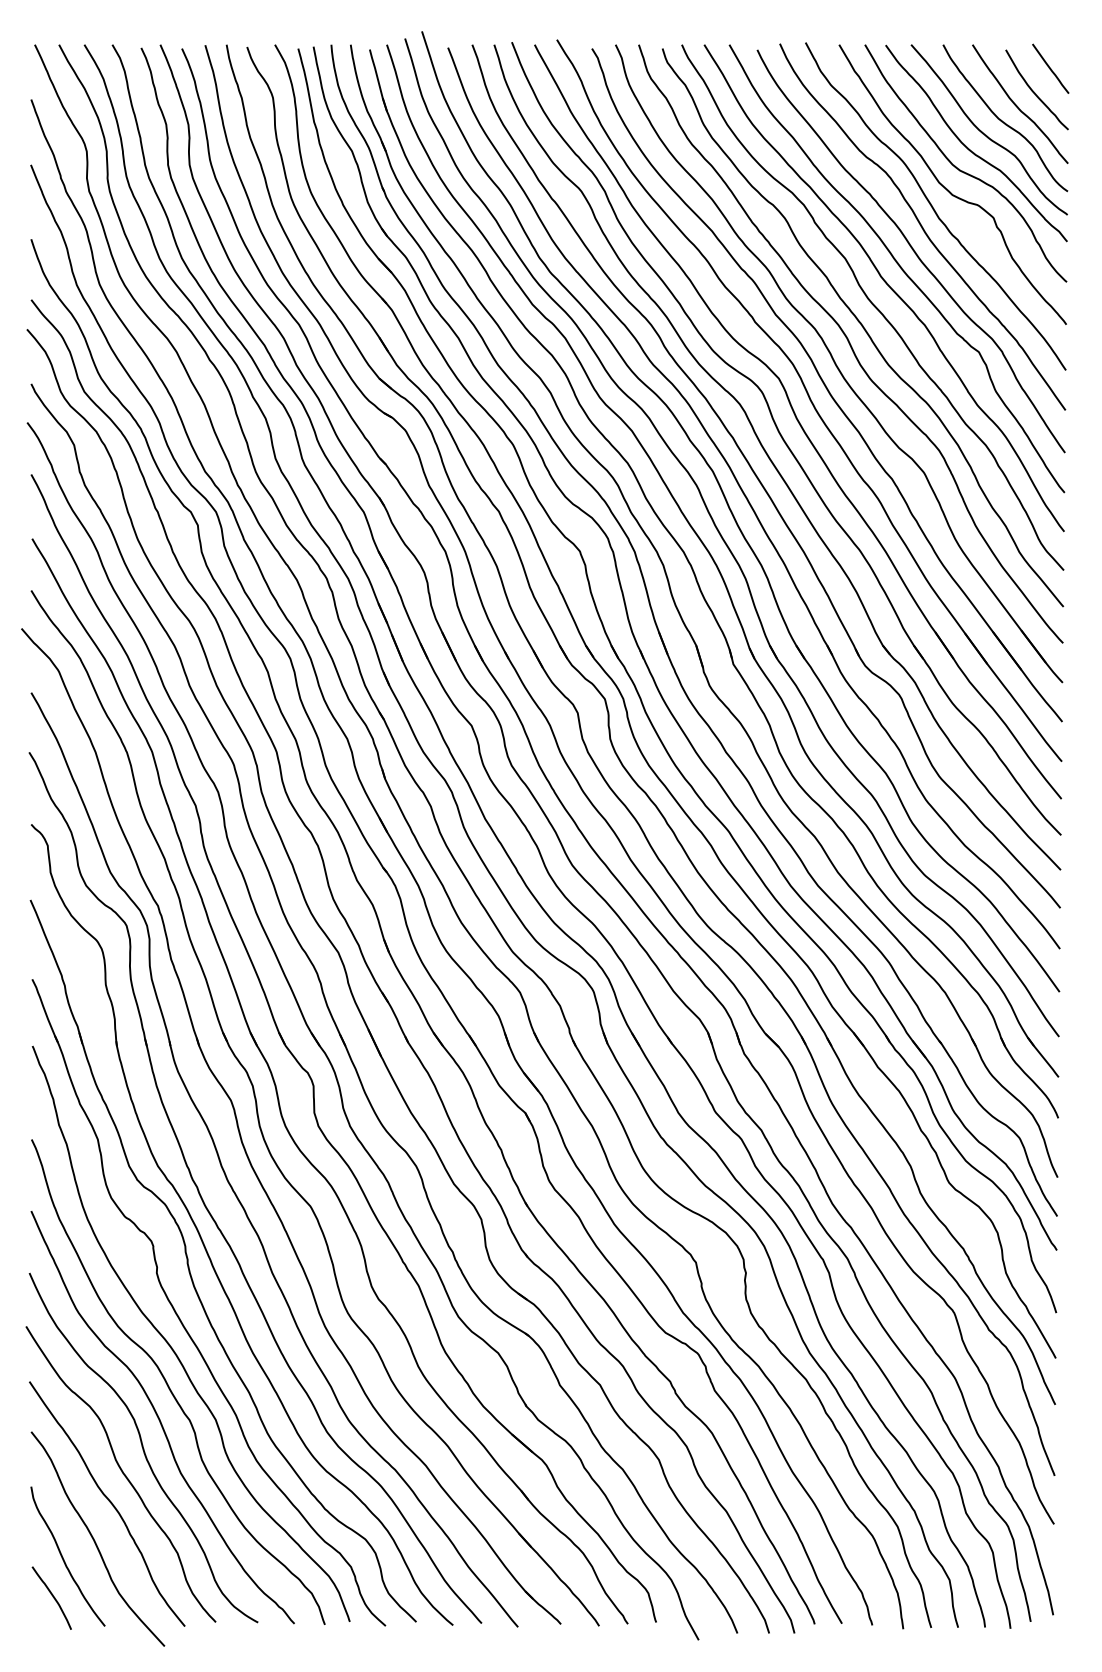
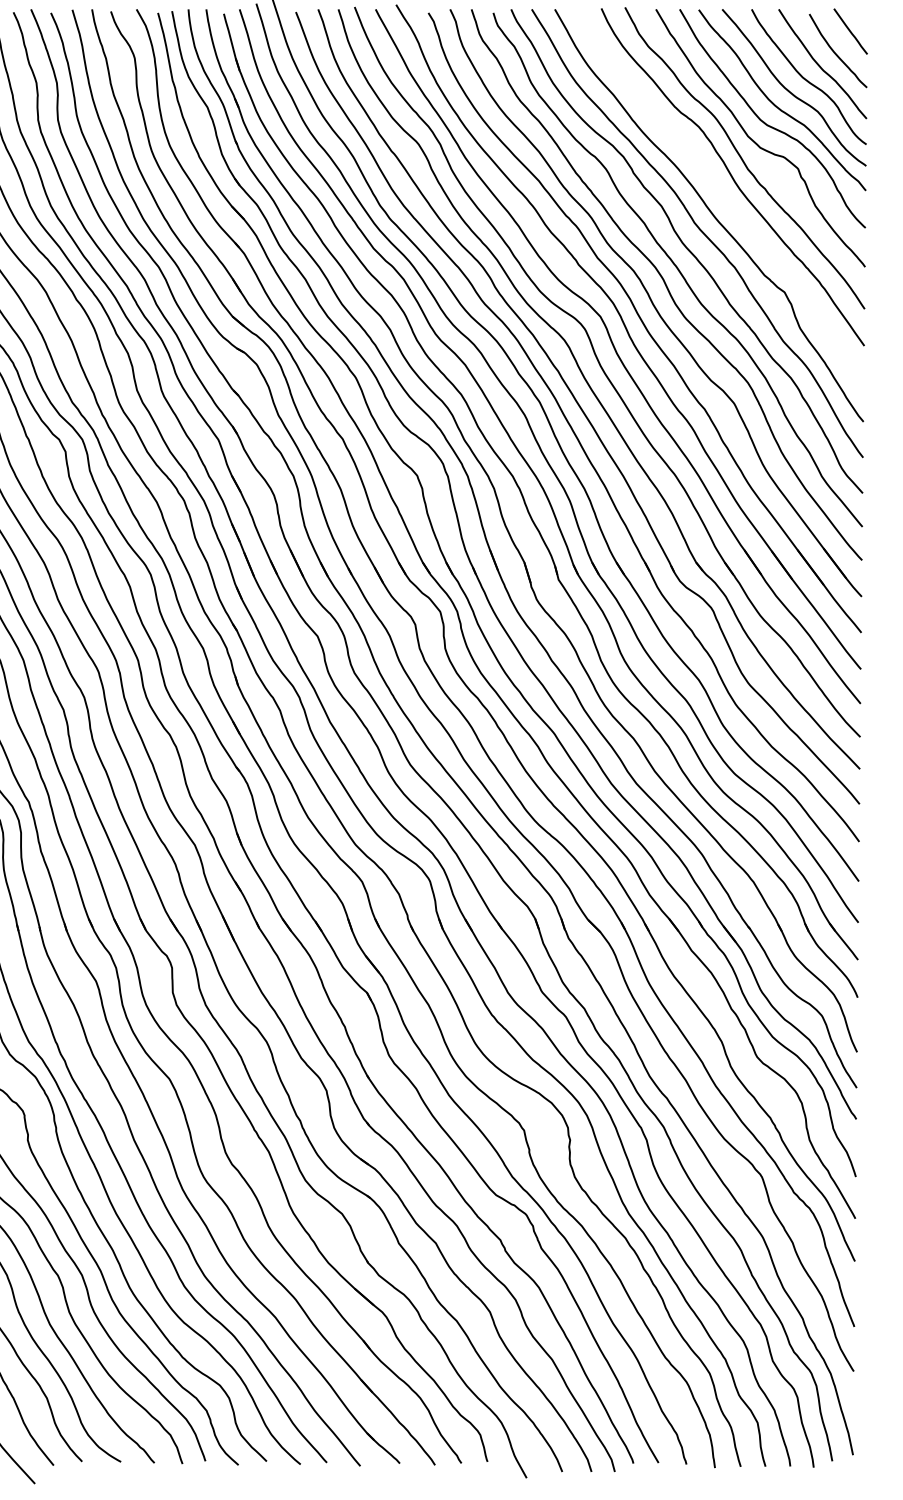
curve: (911, 249) -> (722, 197), removed

